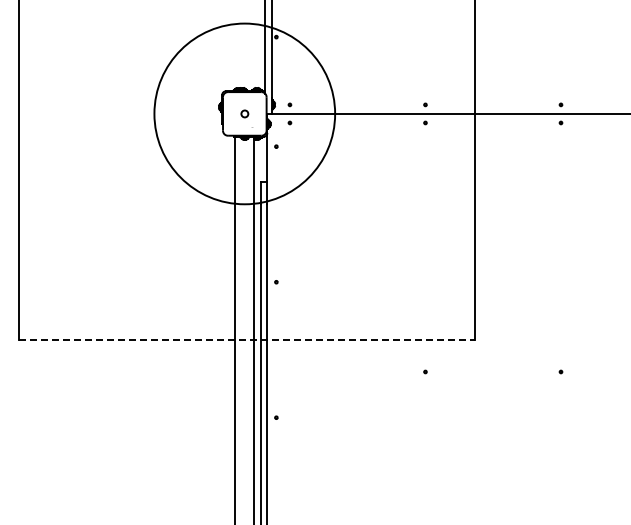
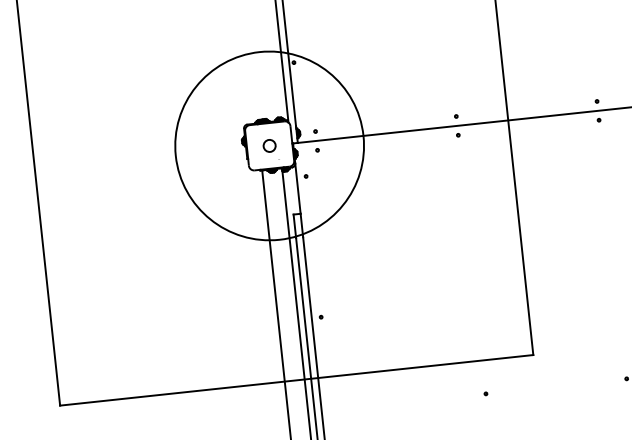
circle: (244, 113) -> (269, 145), size x1.67
line: (246, 339) -> (296, 380), dashed -> solid

